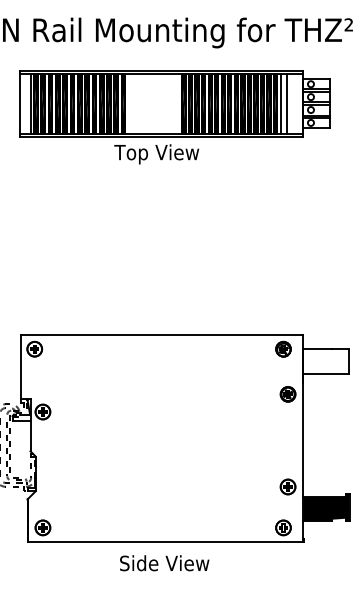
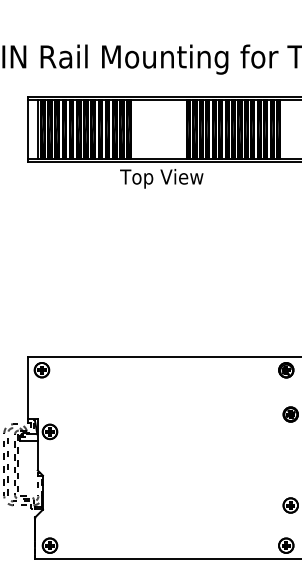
line: (280, 103) -> (283, 128), removed
line: (287, 103) -> (290, 128), removed

